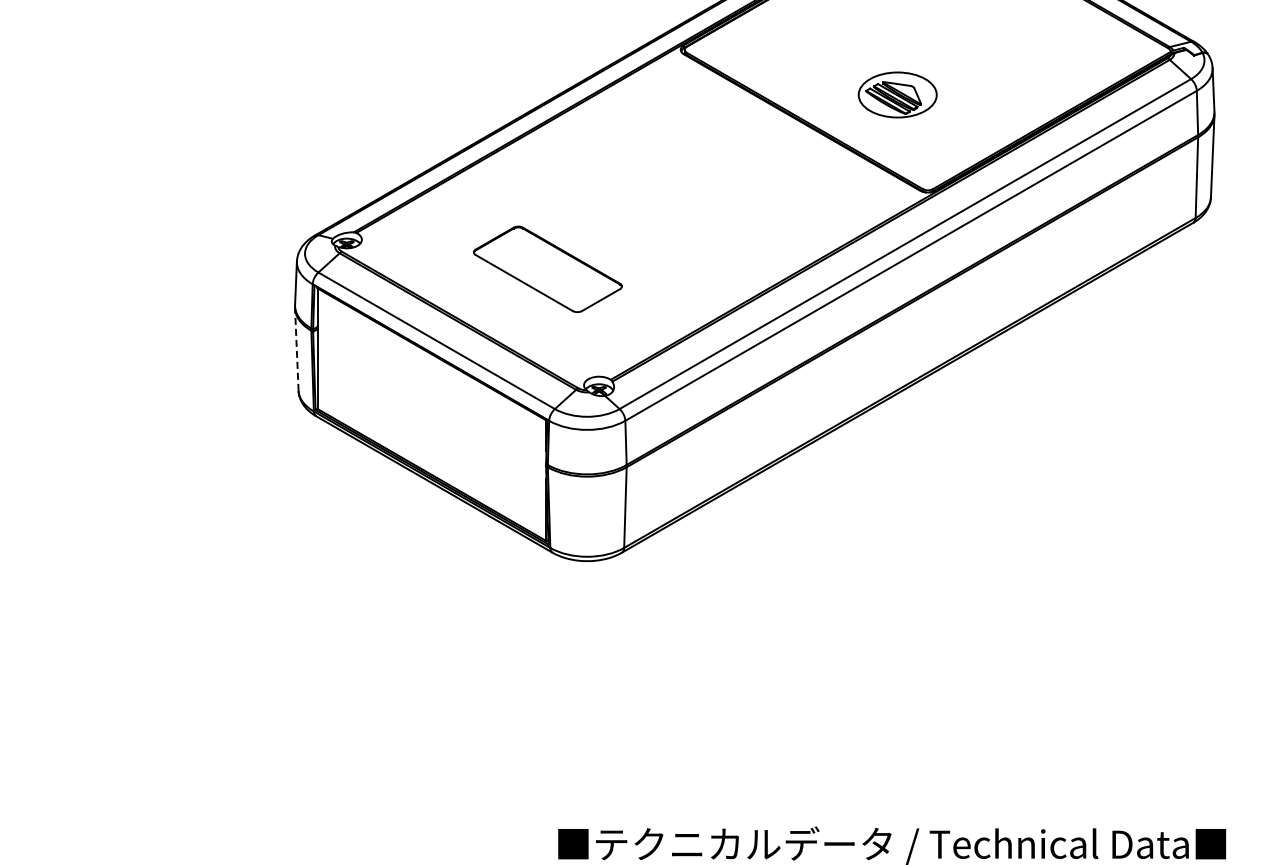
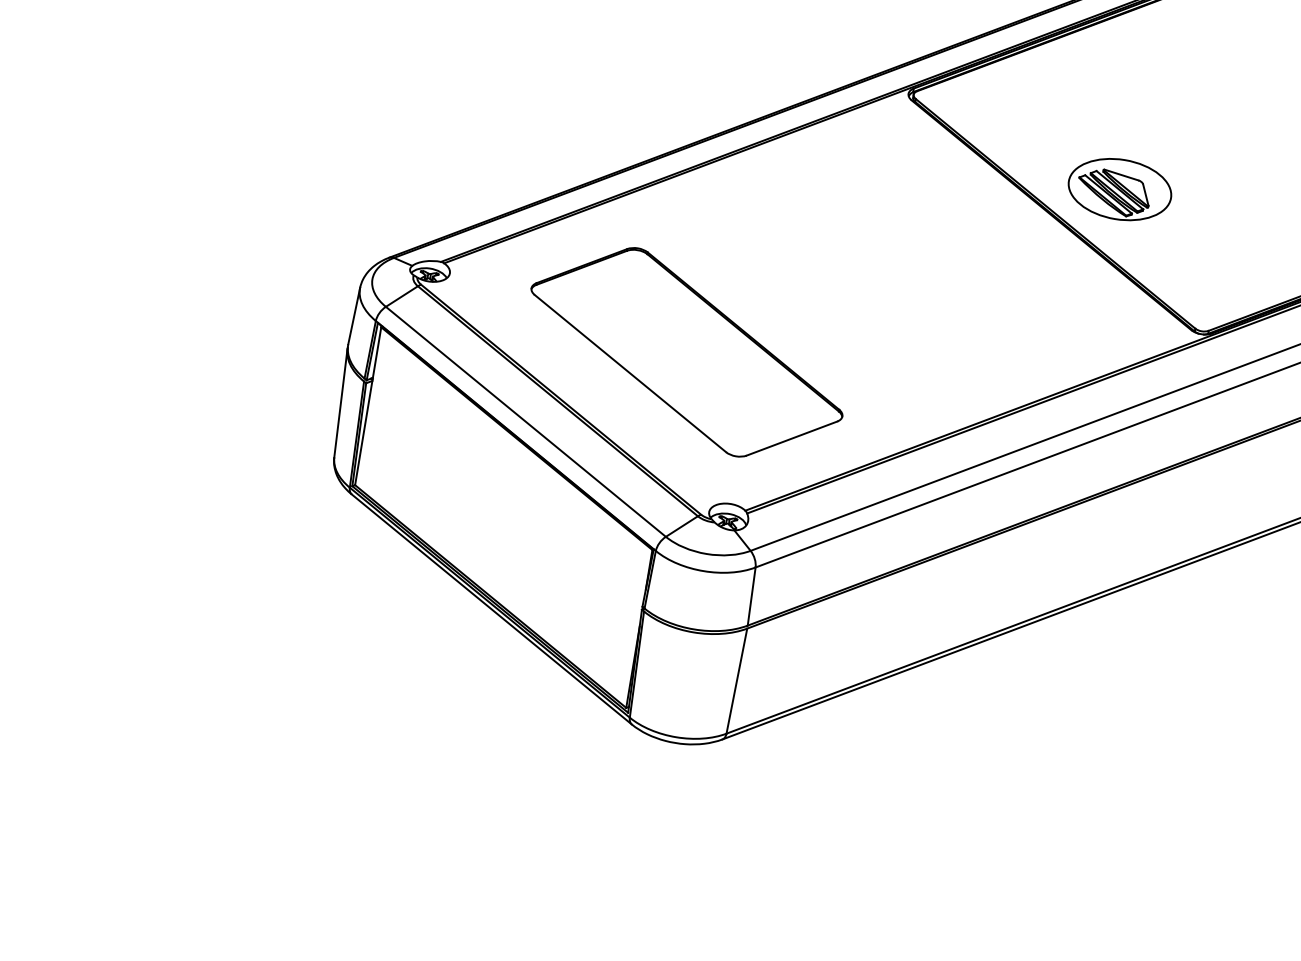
part: (897, 94) -> (1119, 188), moved
part: (547, 269) -> (686, 352), size x1.67
line: (296, 349) -> (340, 402), dashed -> solid

